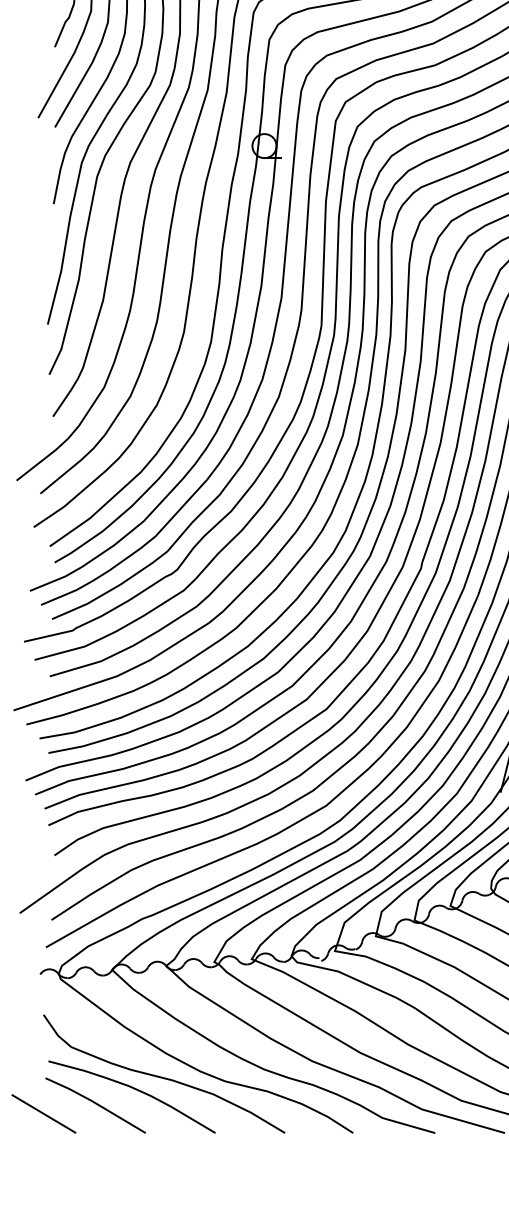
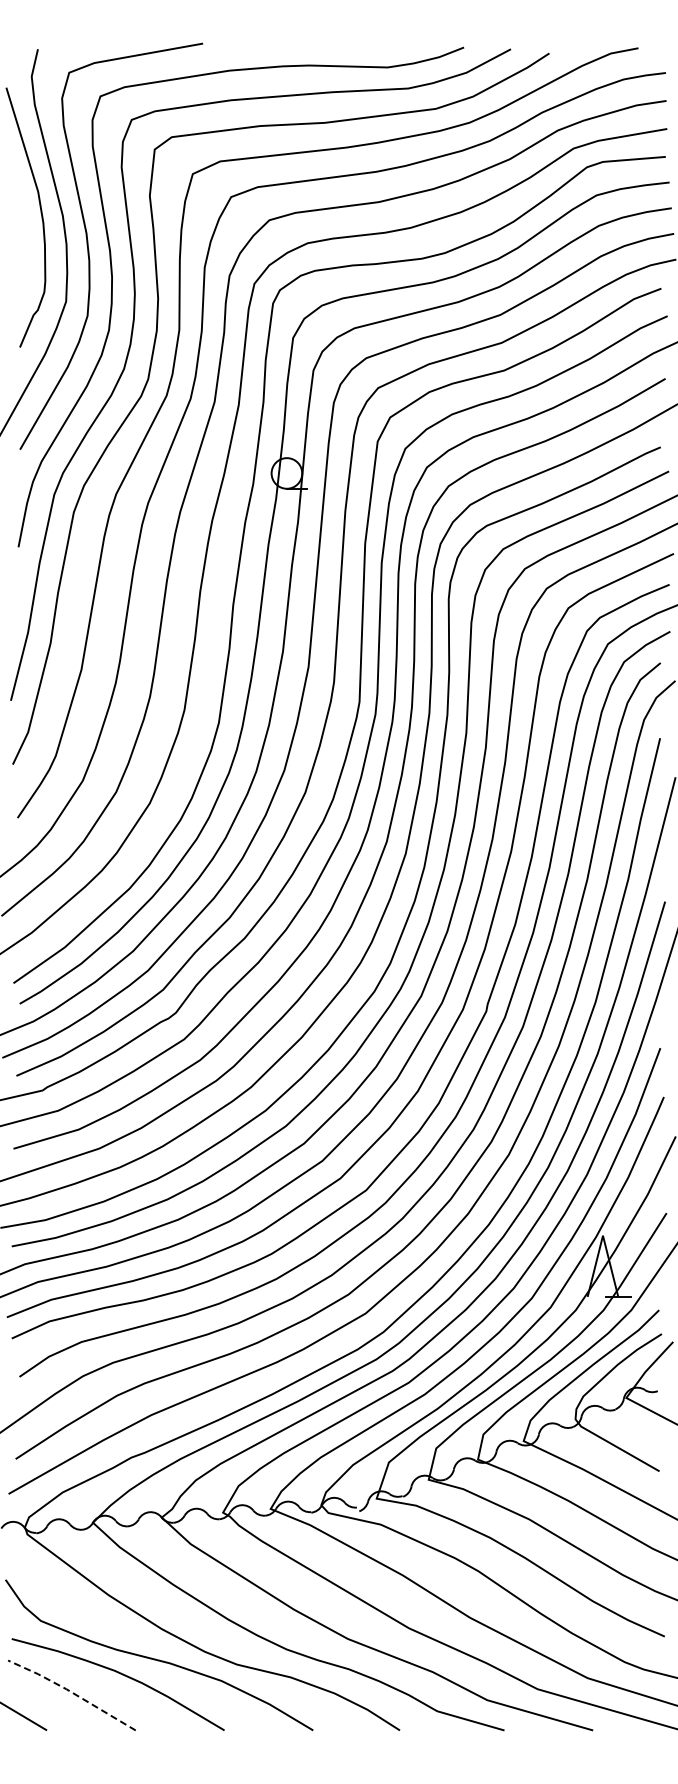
line: (95, 1103) -> (71, 1692), solid -> dashed

